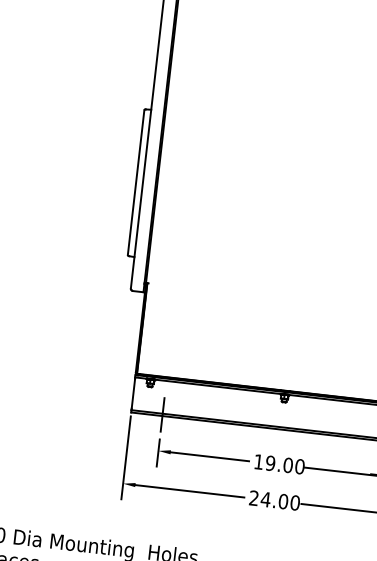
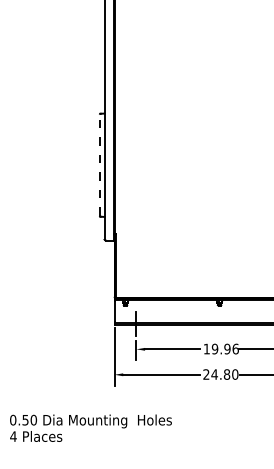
line: (135, 182) -> (99, 165), solid -> dashed
text: (294, 465) -> (231, 348), 19.00 -> 19.96
text: (282, 501) -> (226, 374), 24.00 -> 24.80

